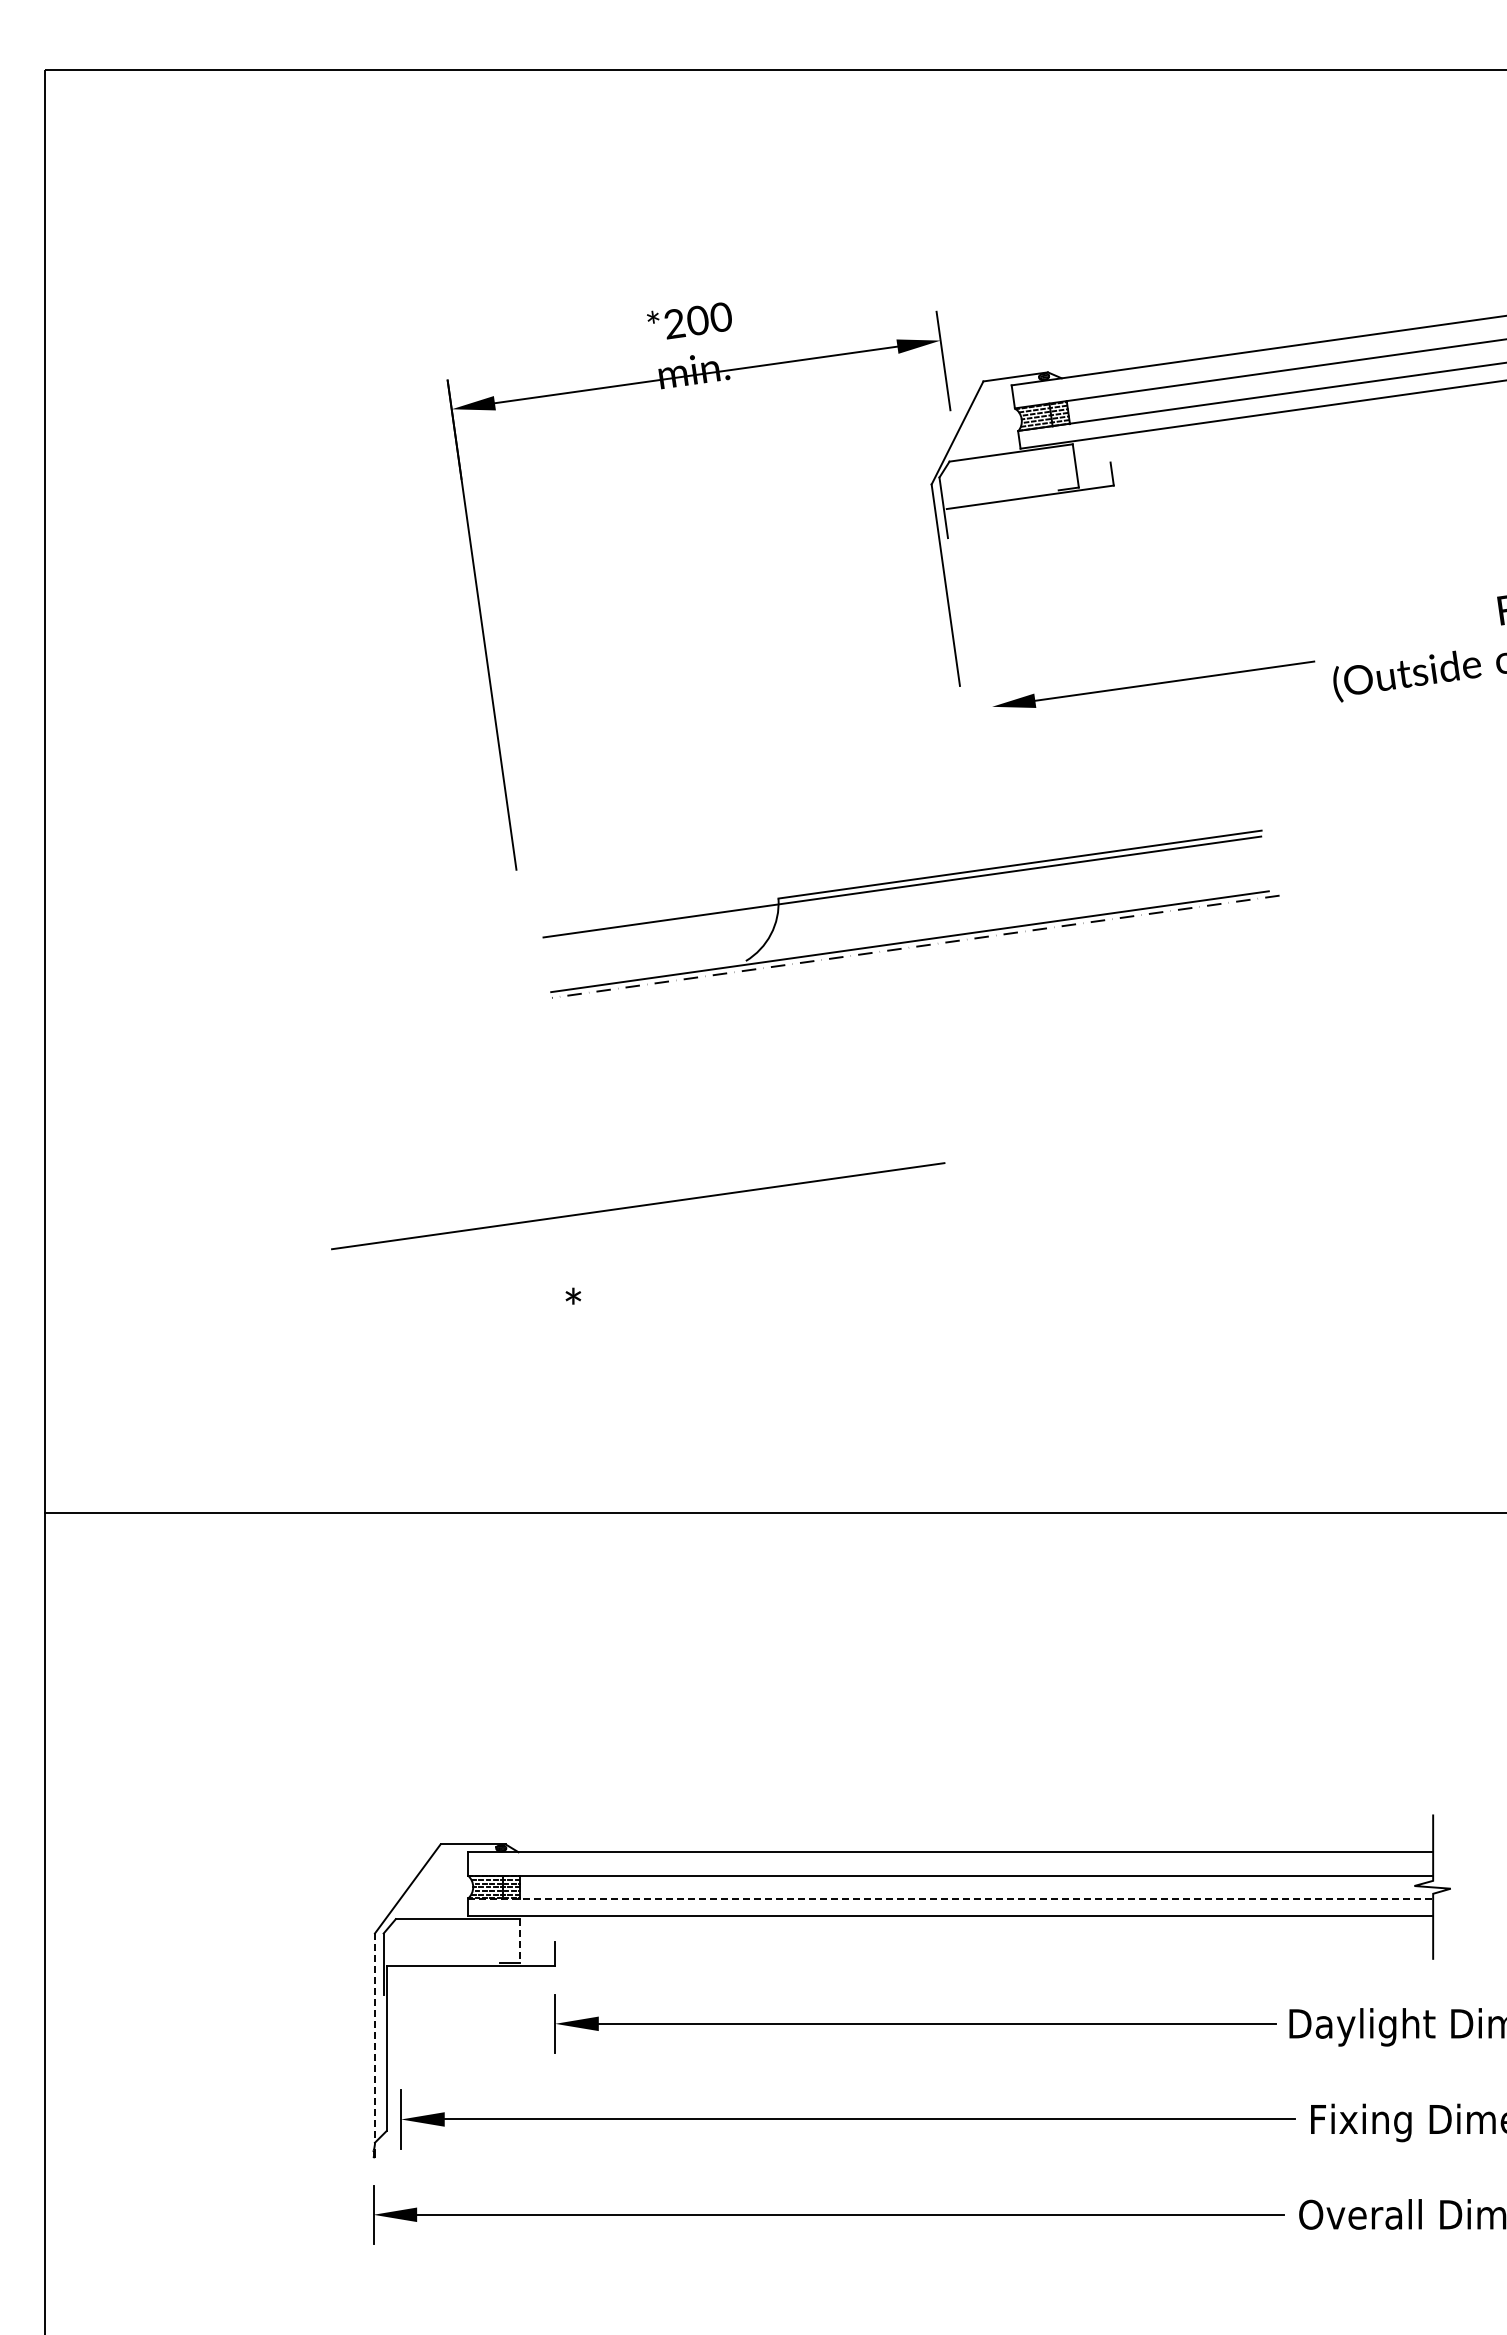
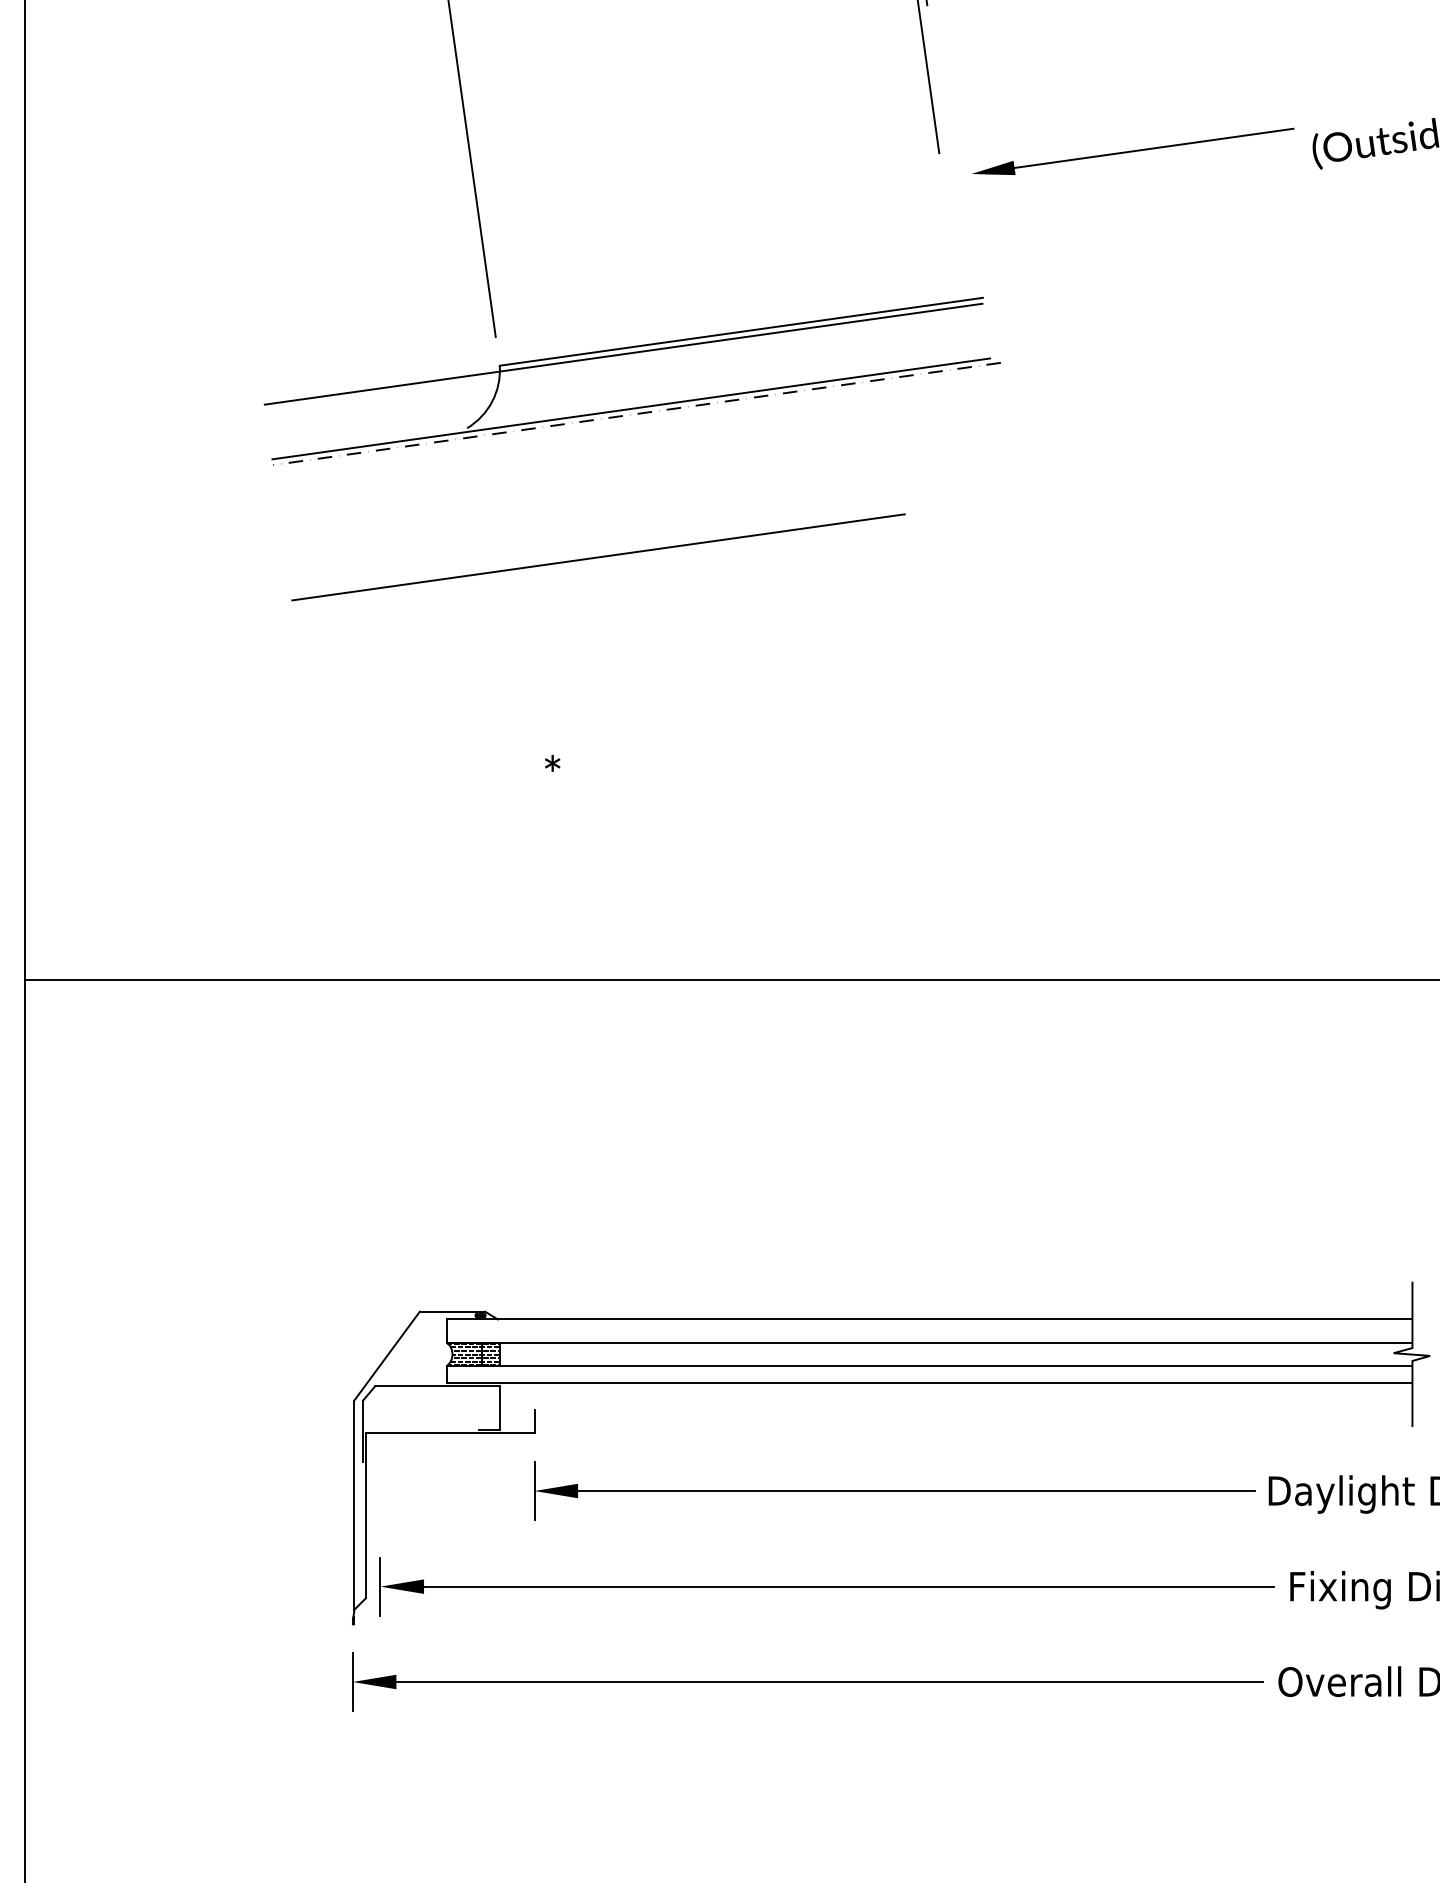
part: (908, 887) -> (629, 354), moved
line: (638, 1206) -> (598, 557), moved
line: (950, 1898) -> (929, 1365), dashed -> solid
line: (520, 1940) -> (499, 1407), dashed -> solid
line: (374, 2038) -> (353, 1505), dashed -> solid

